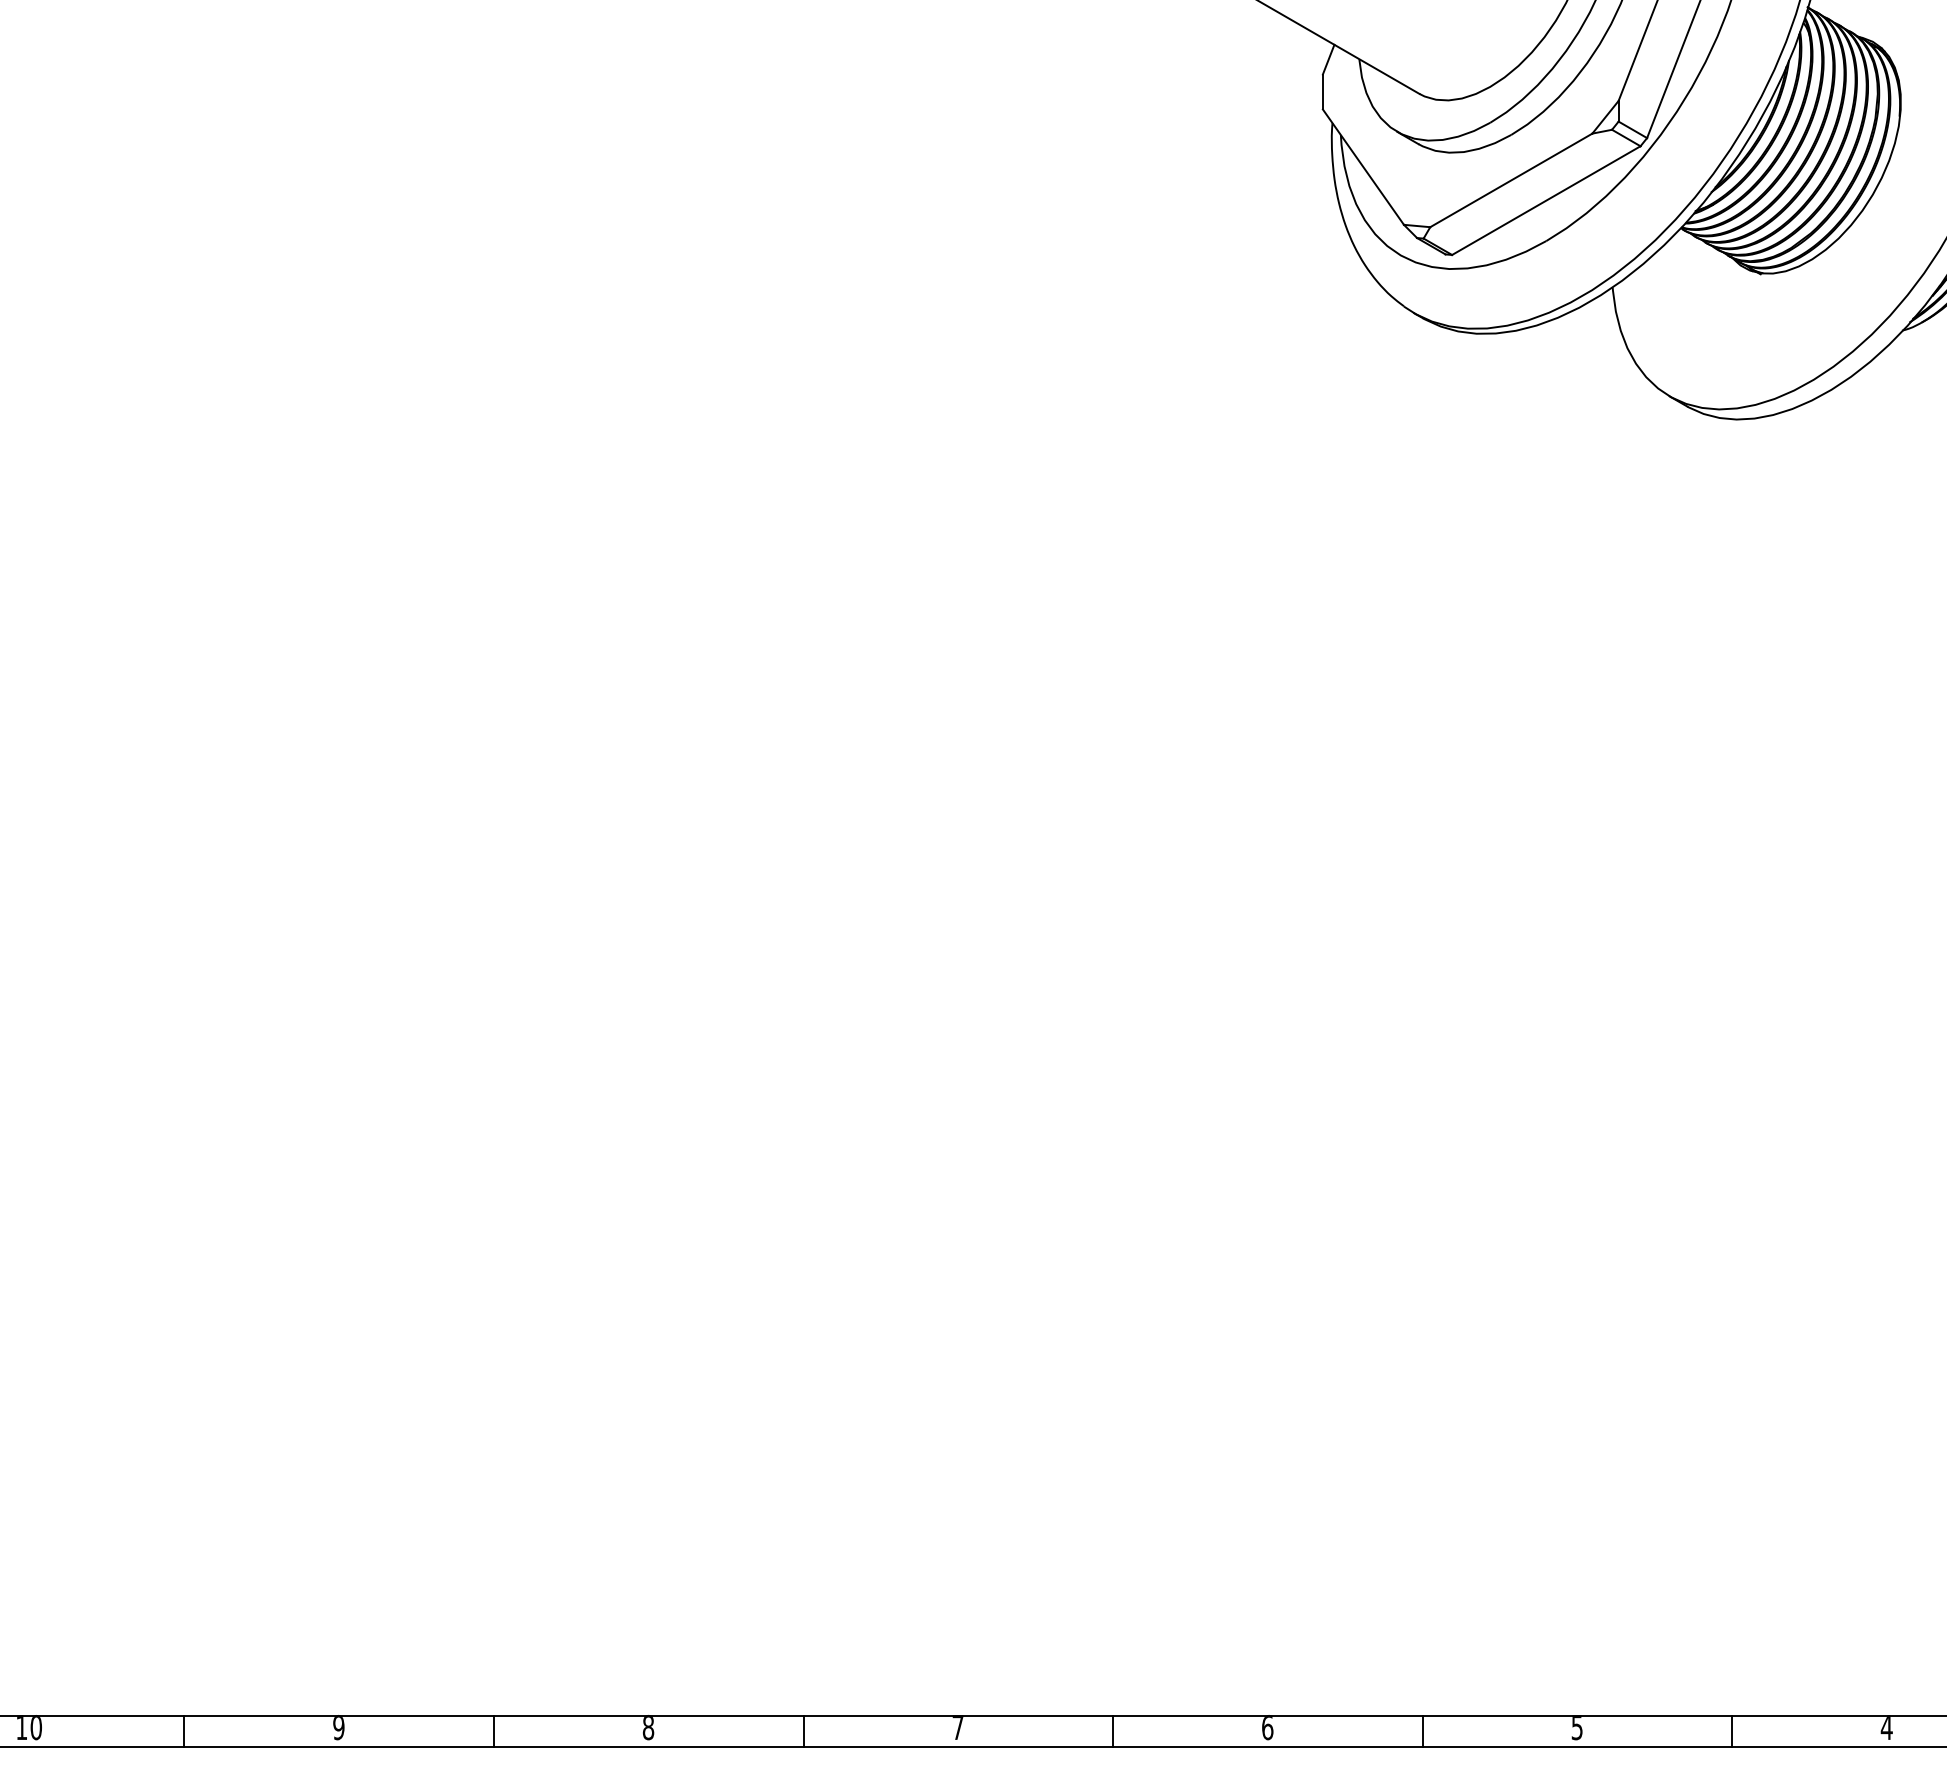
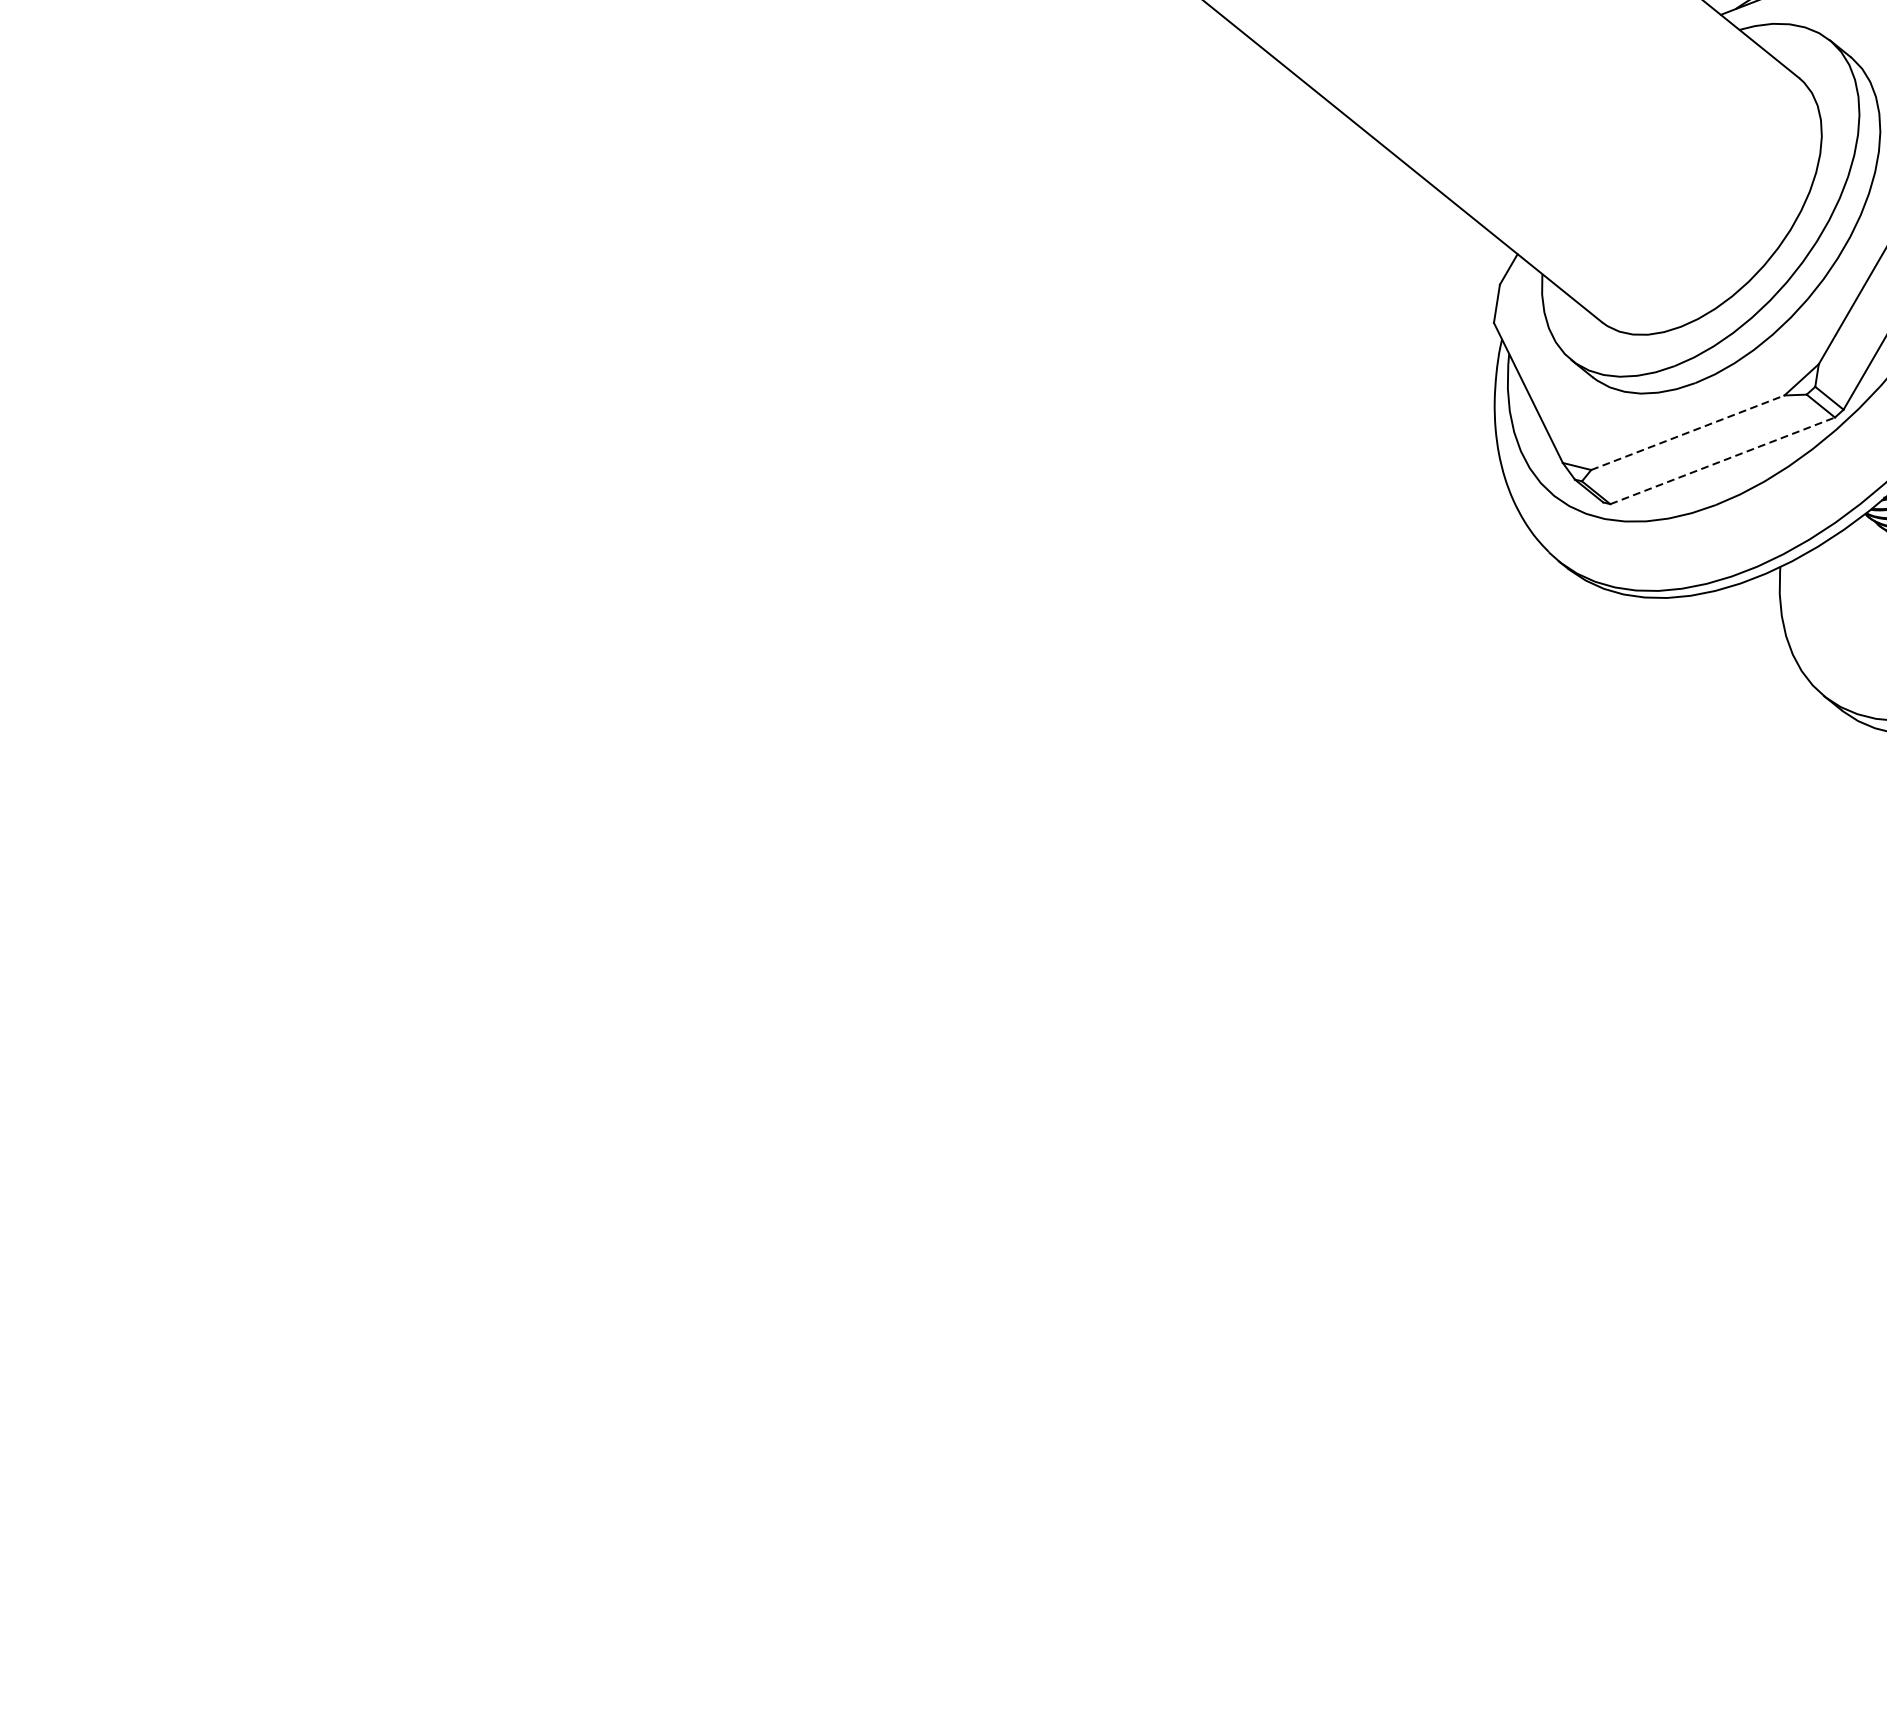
line: (1511, 180) -> (1688, 432), solid -> dashed
line: (1546, 200) -> (1722, 460), solid -> dashed

